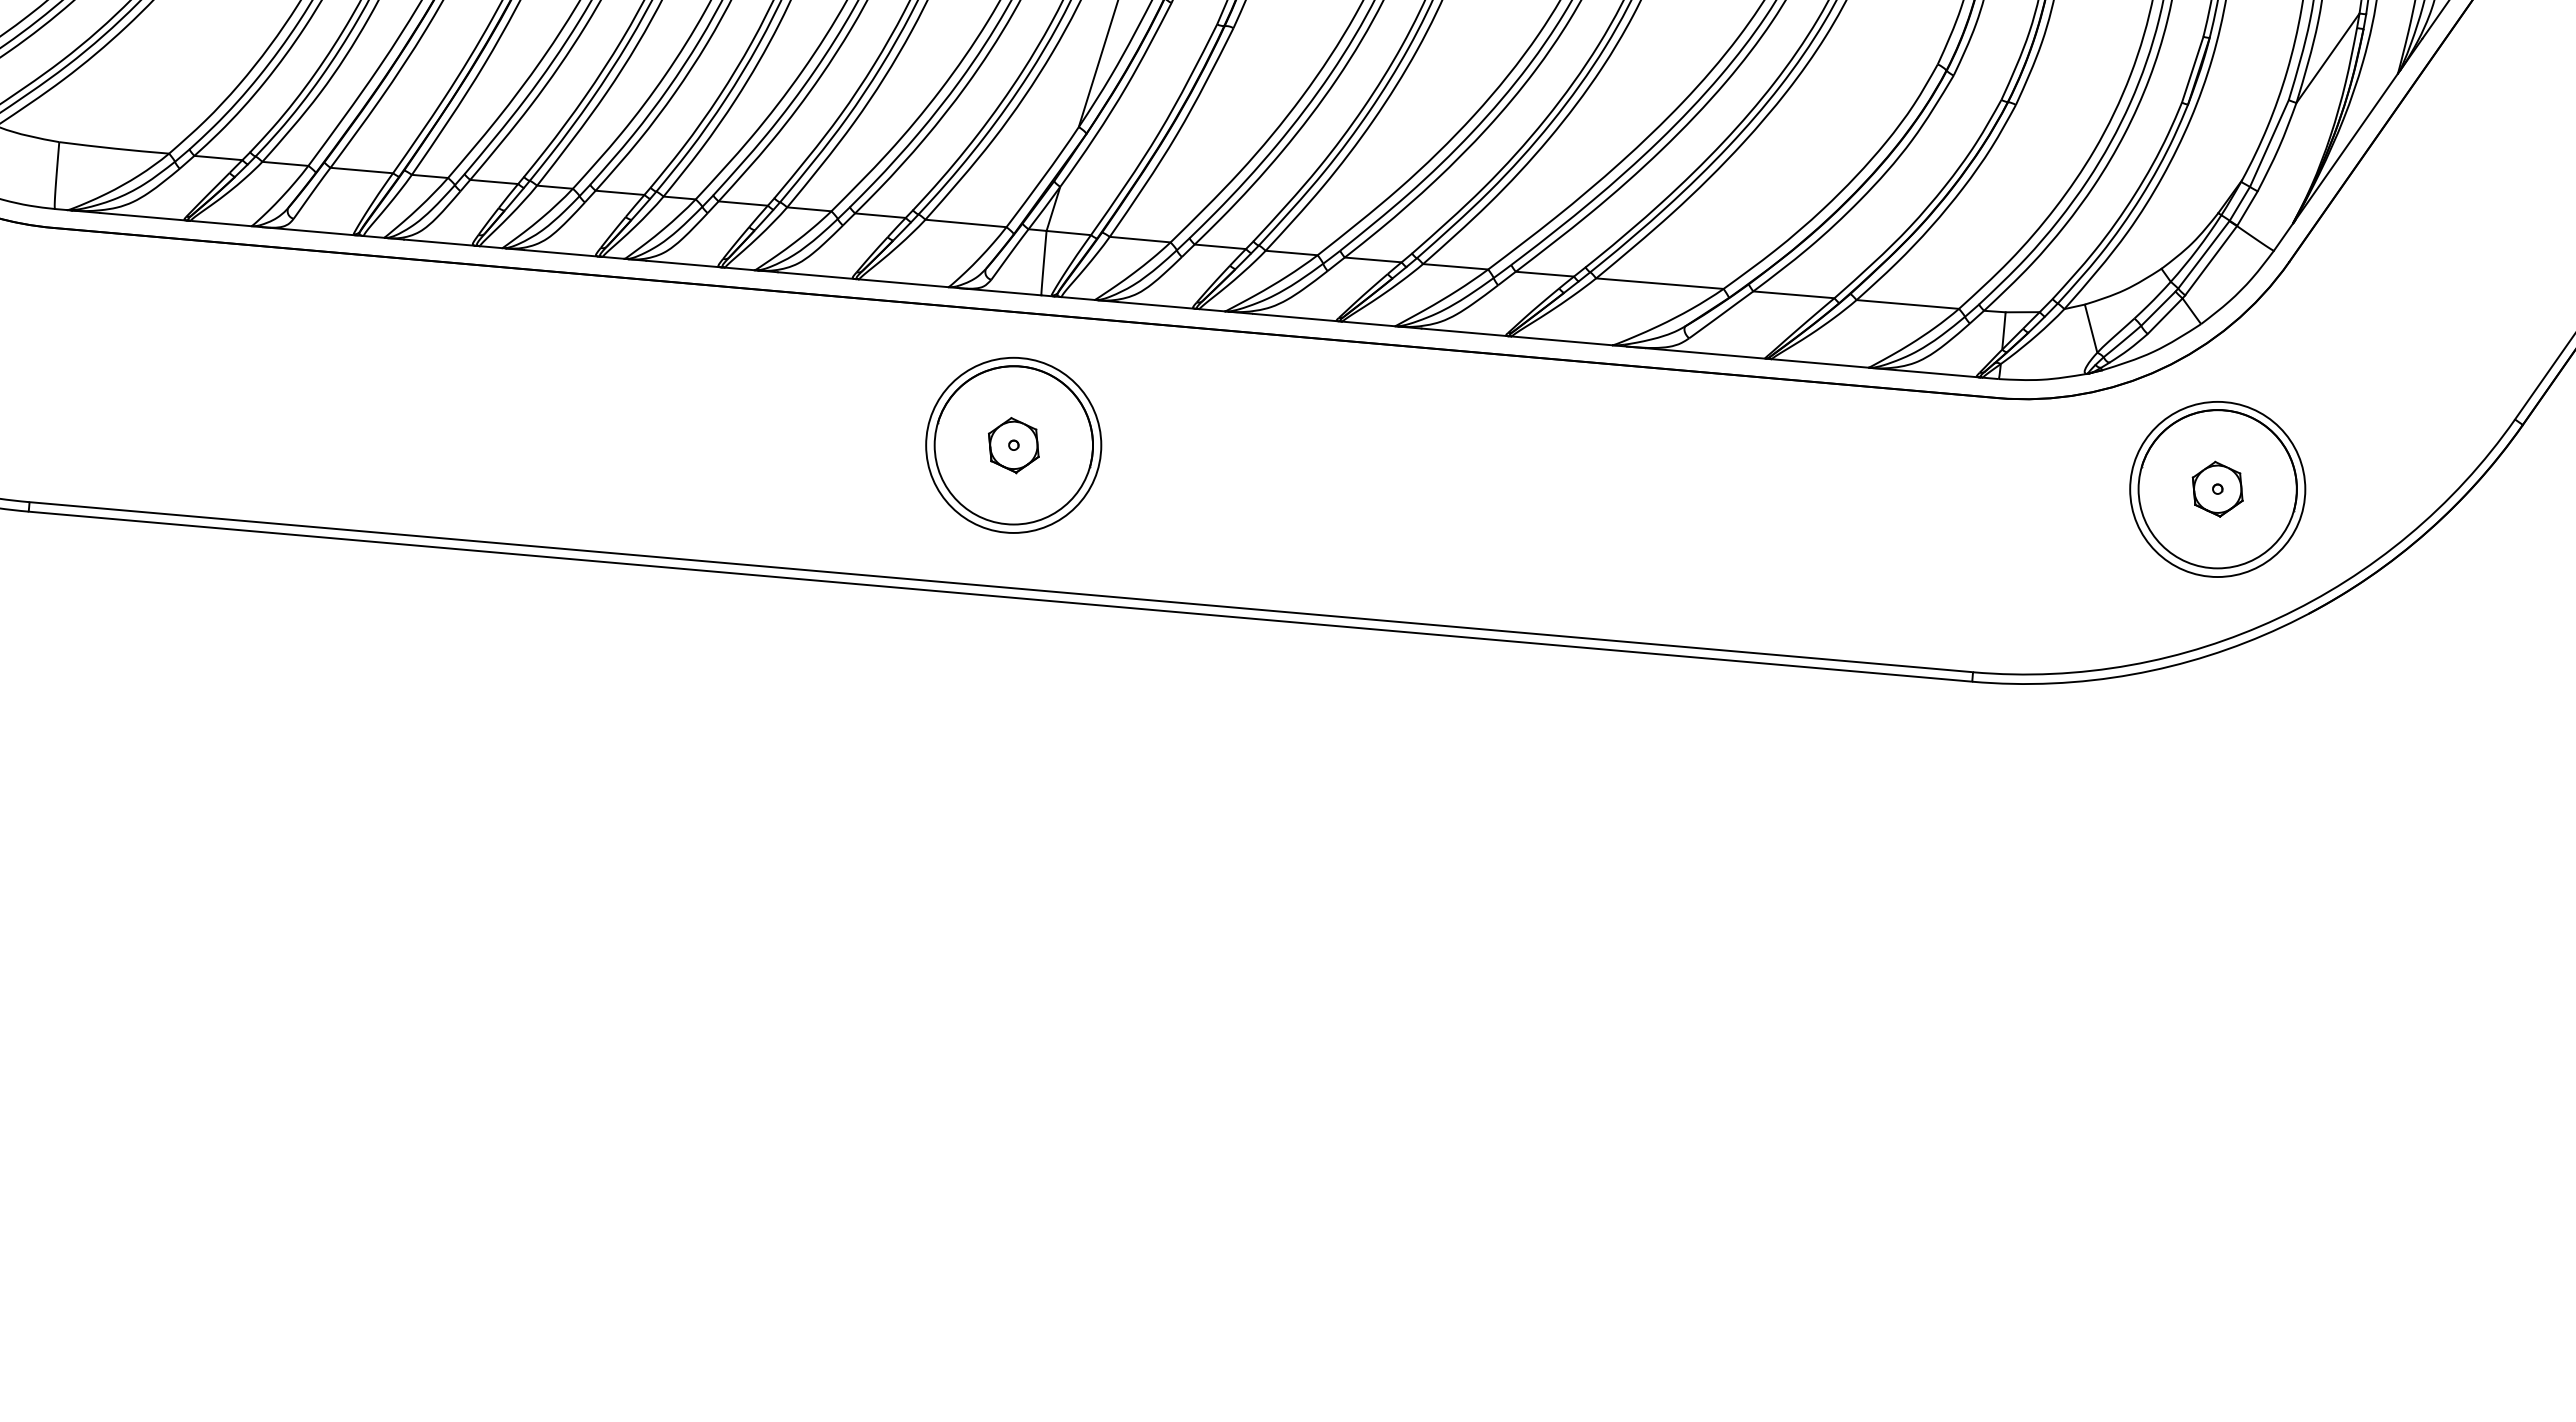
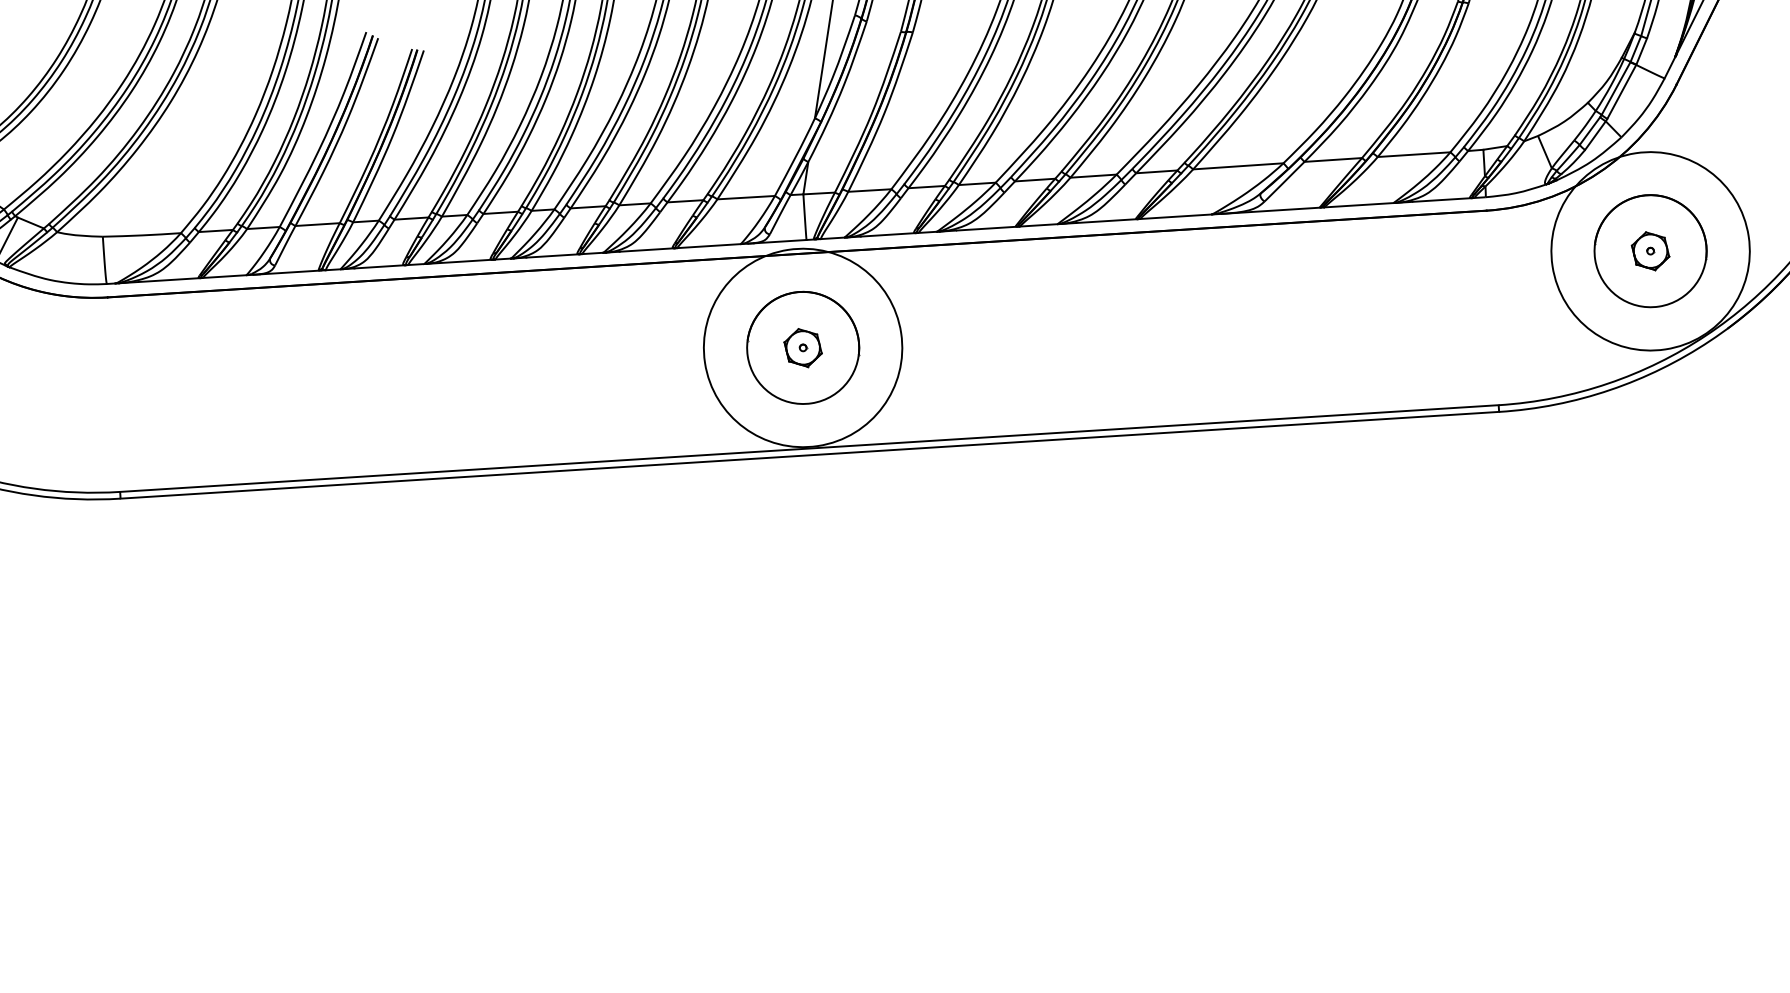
circle: (1013, 444) -> (802, 347), size x1.6
circle: (2217, 489) -> (1650, 251), size x1.6

